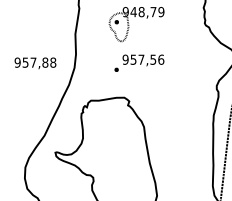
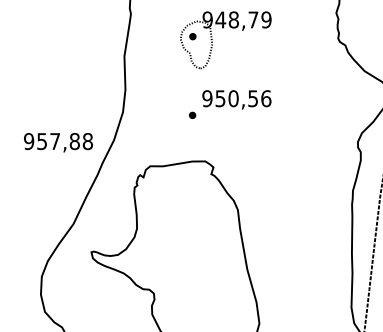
text: (141, 59) -> (233, 98), 957,56 -> 950,56
text: (35, 63) -> (58, 142), moved

